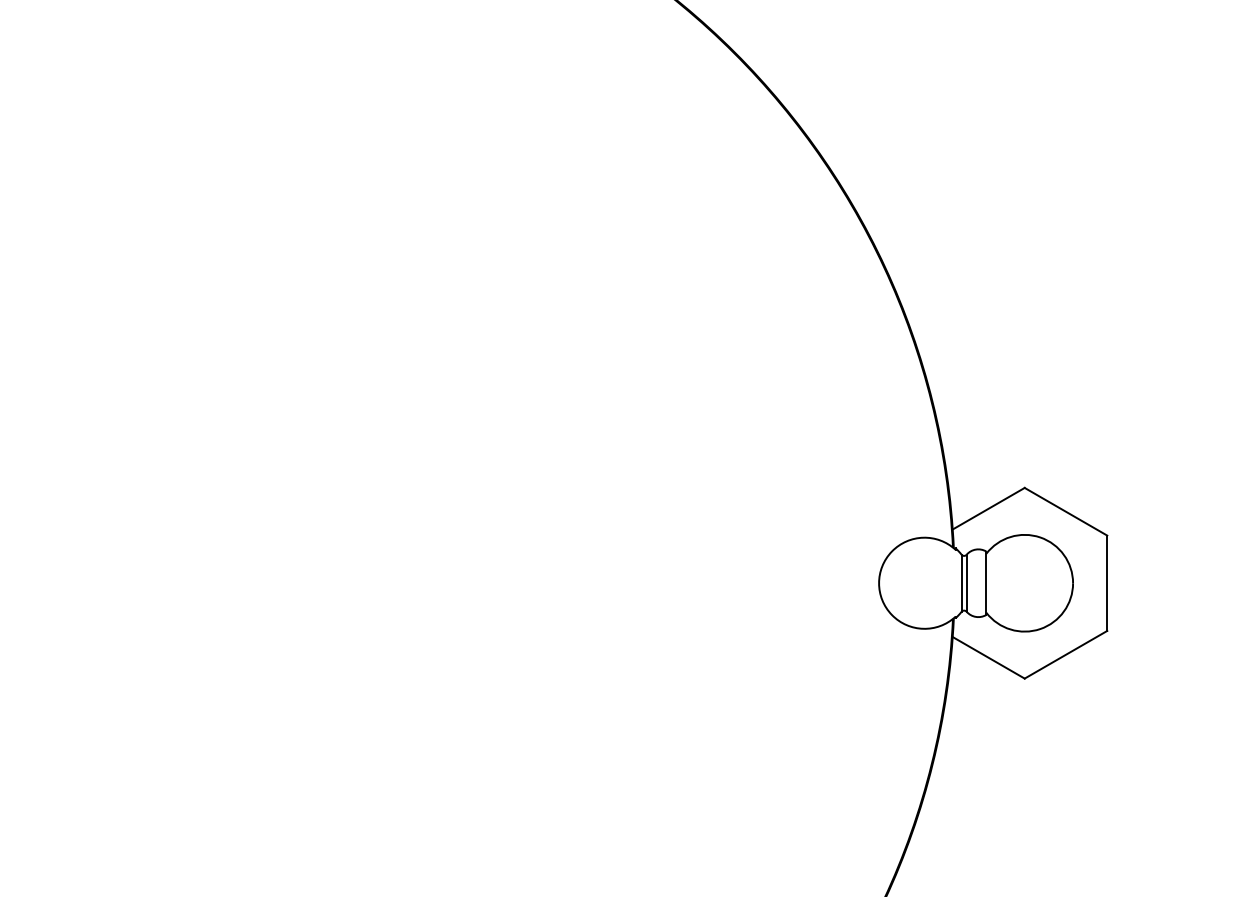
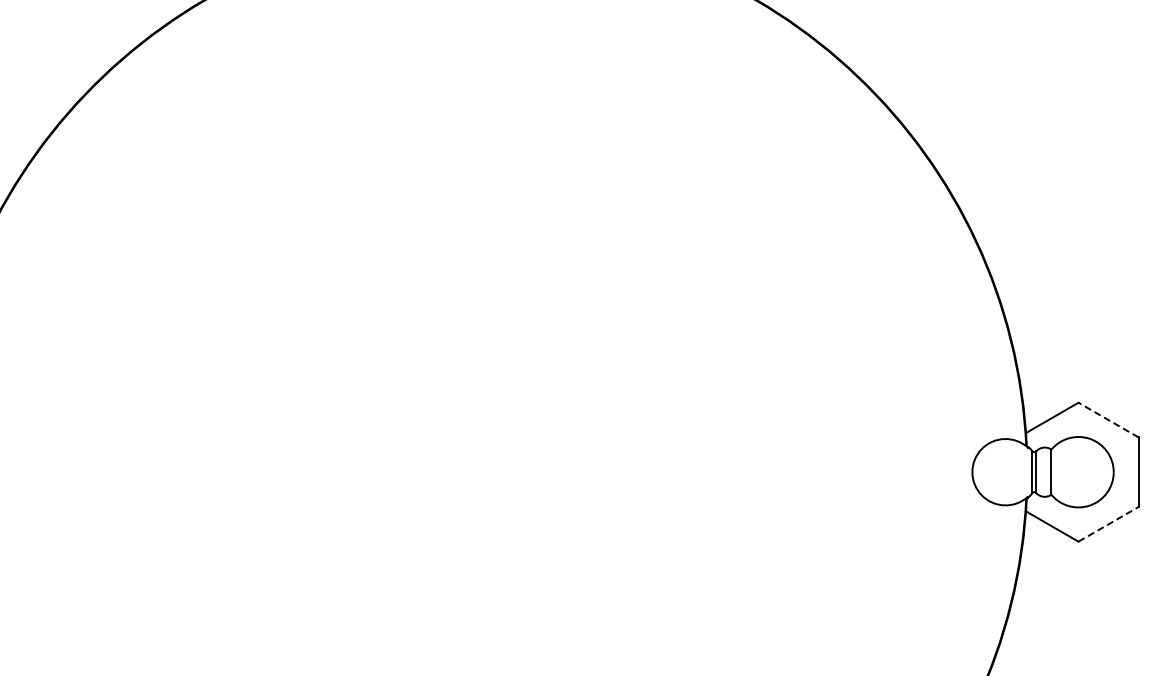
line: (1065, 512) -> (1108, 420), solid -> dashed
line: (1065, 655) -> (1108, 524), solid -> dashed

